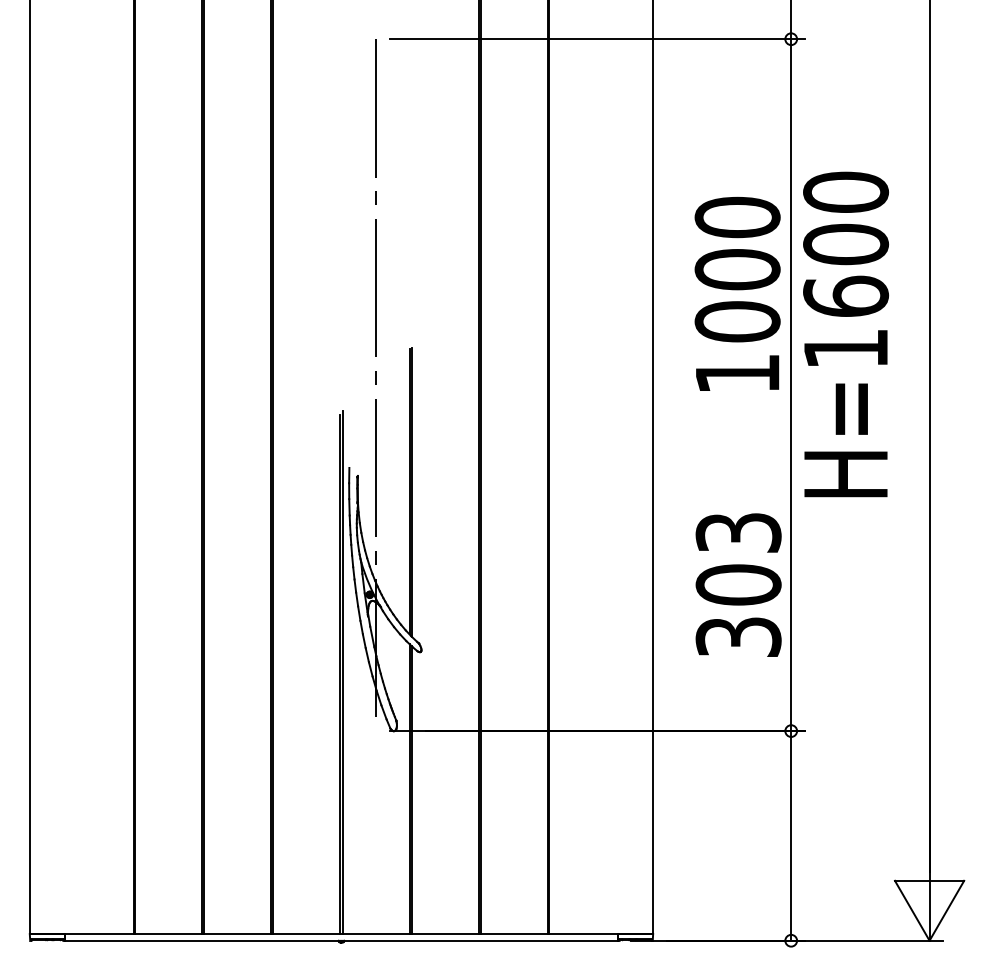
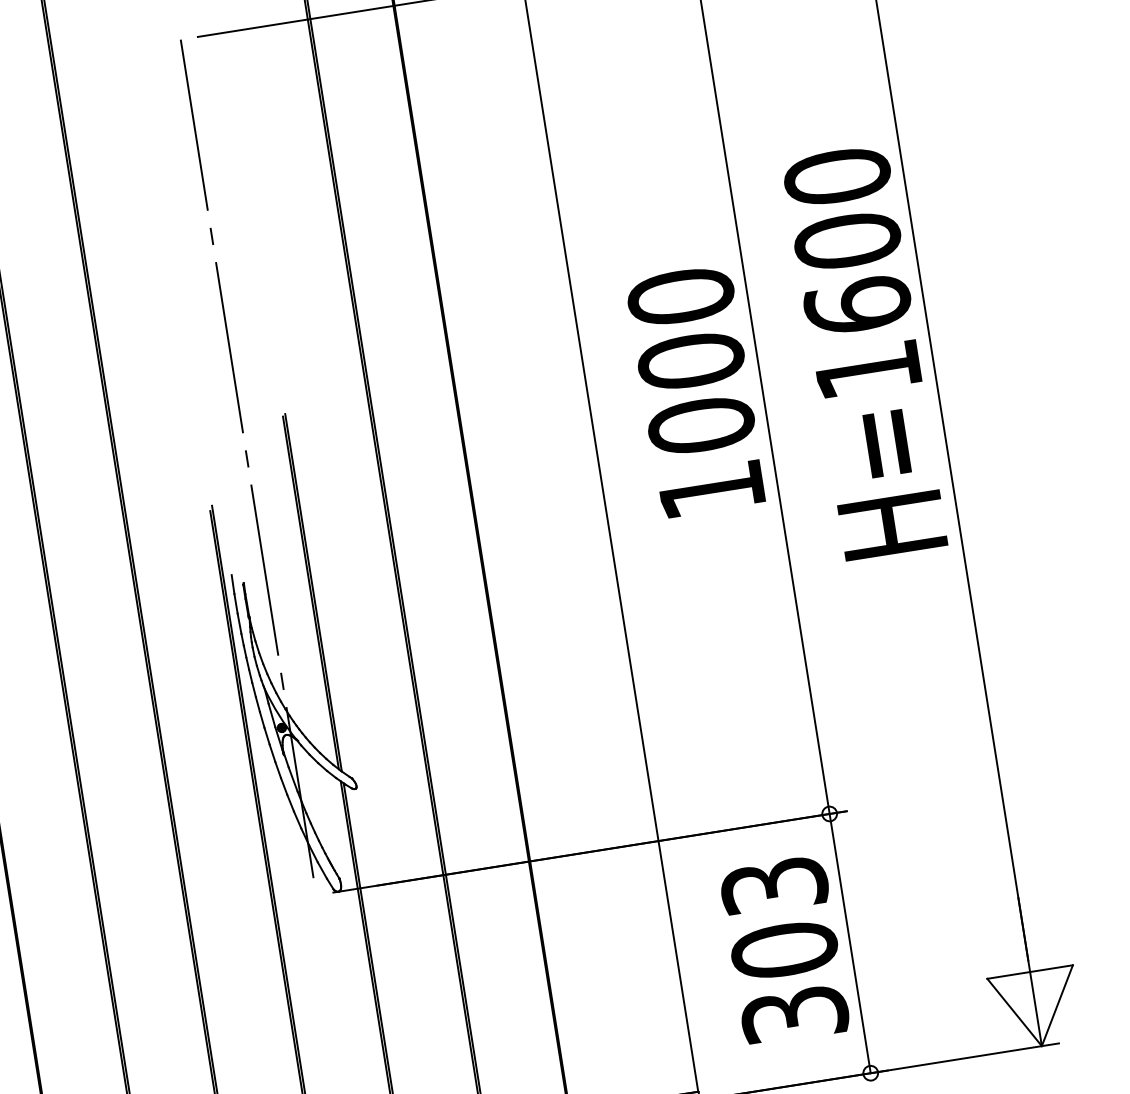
text: (737, 293) -> (695, 390), moved
text: (845, 334) -> (864, 352), moved
text: (738, 584) -> (784, 949), moved

